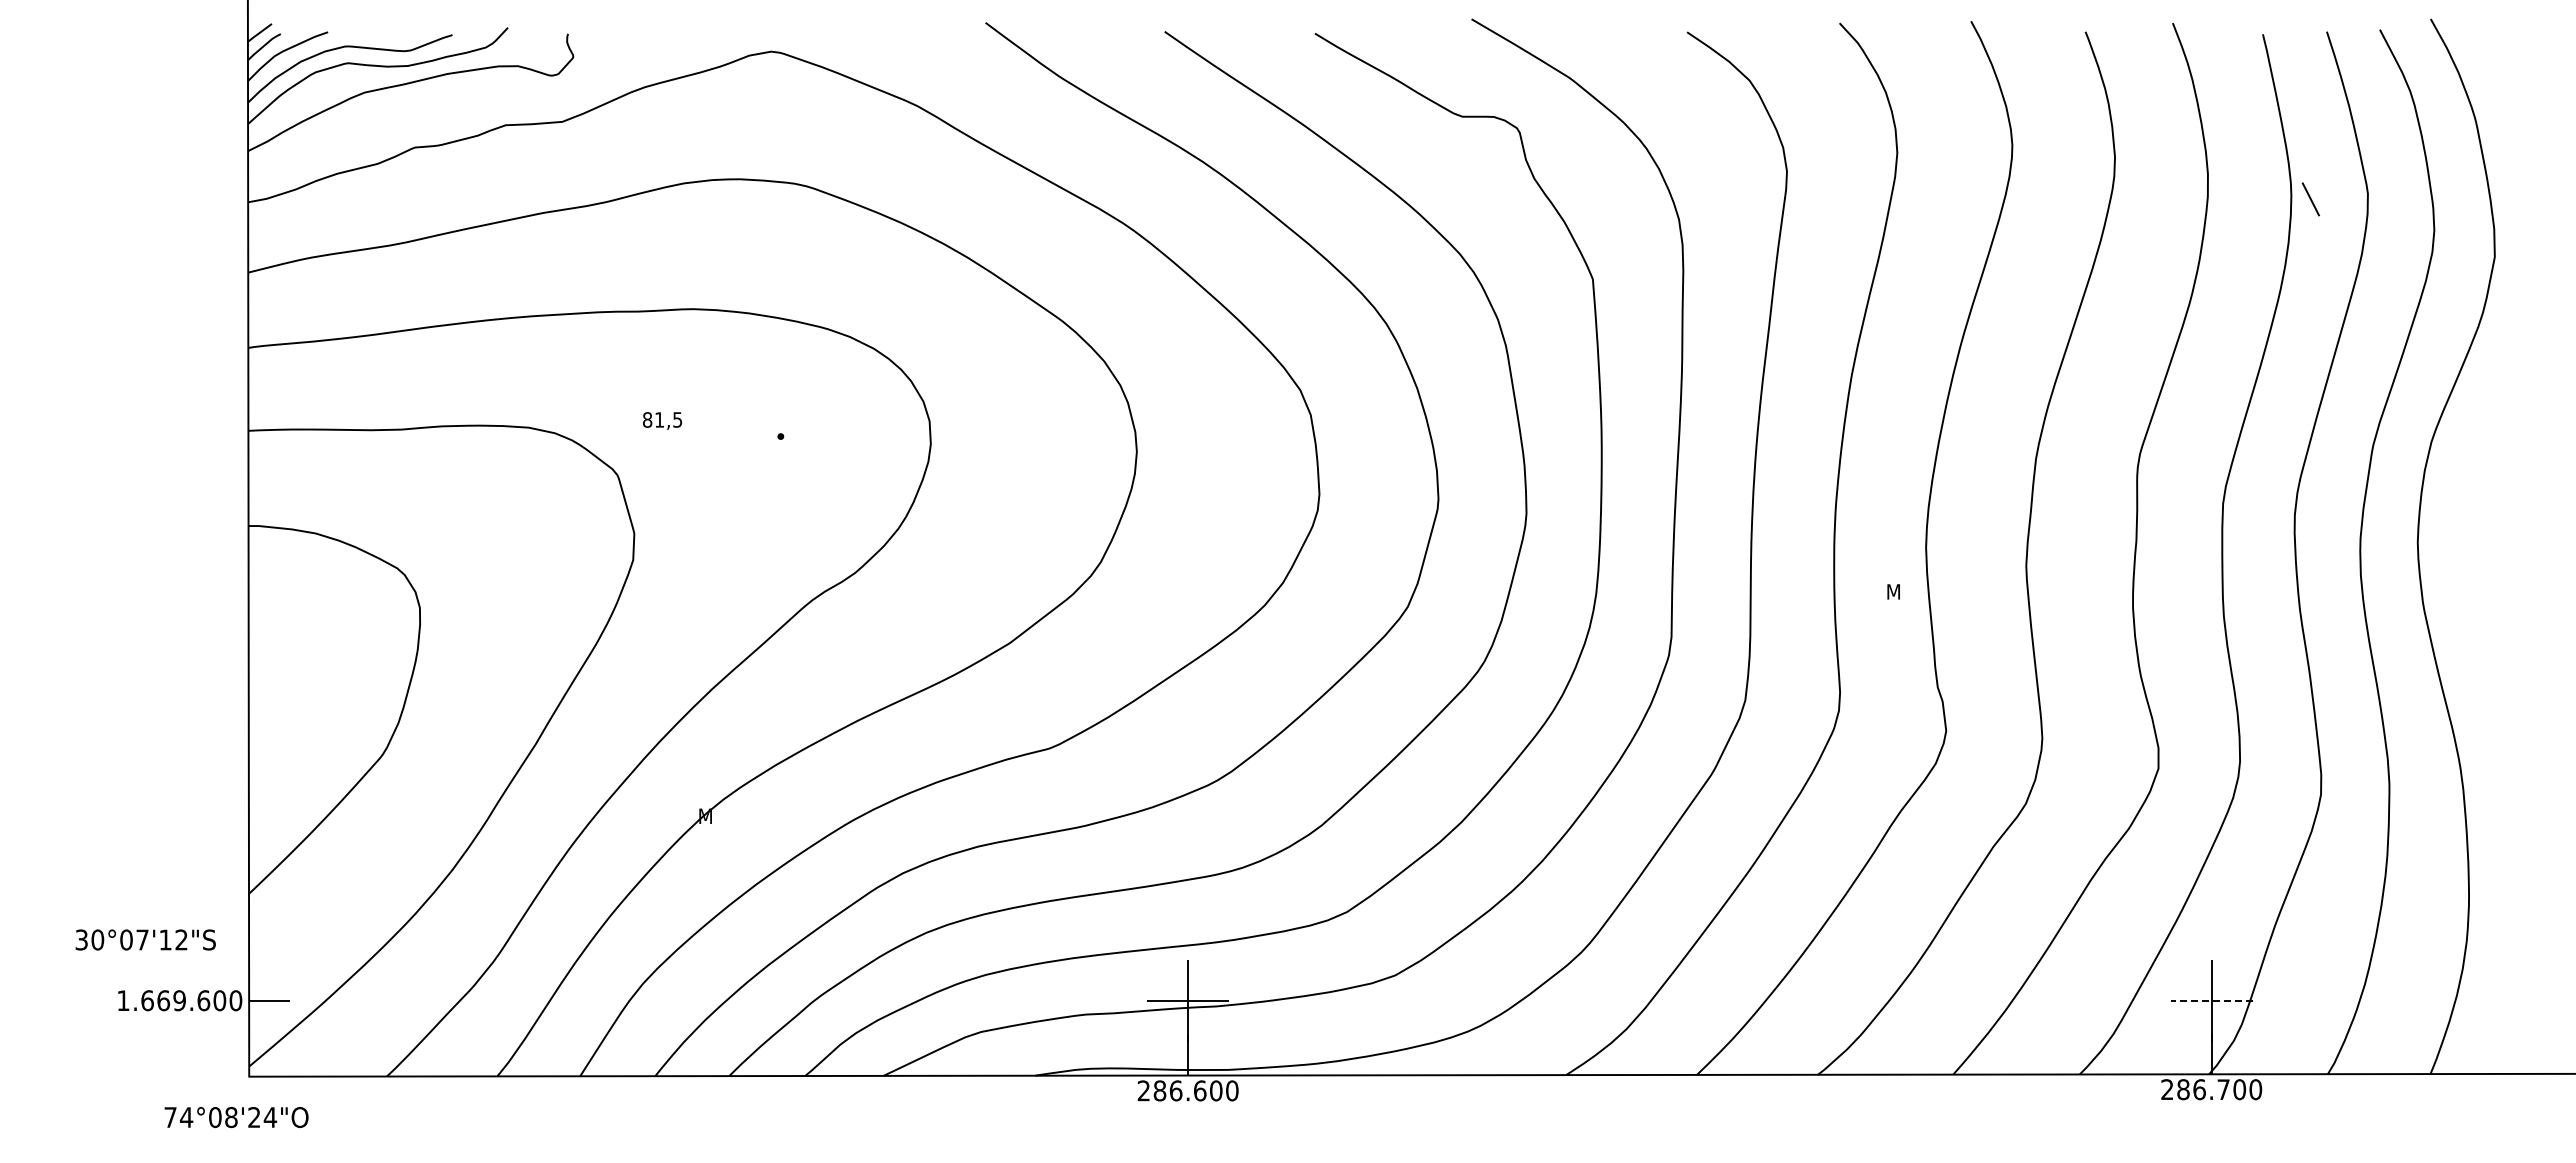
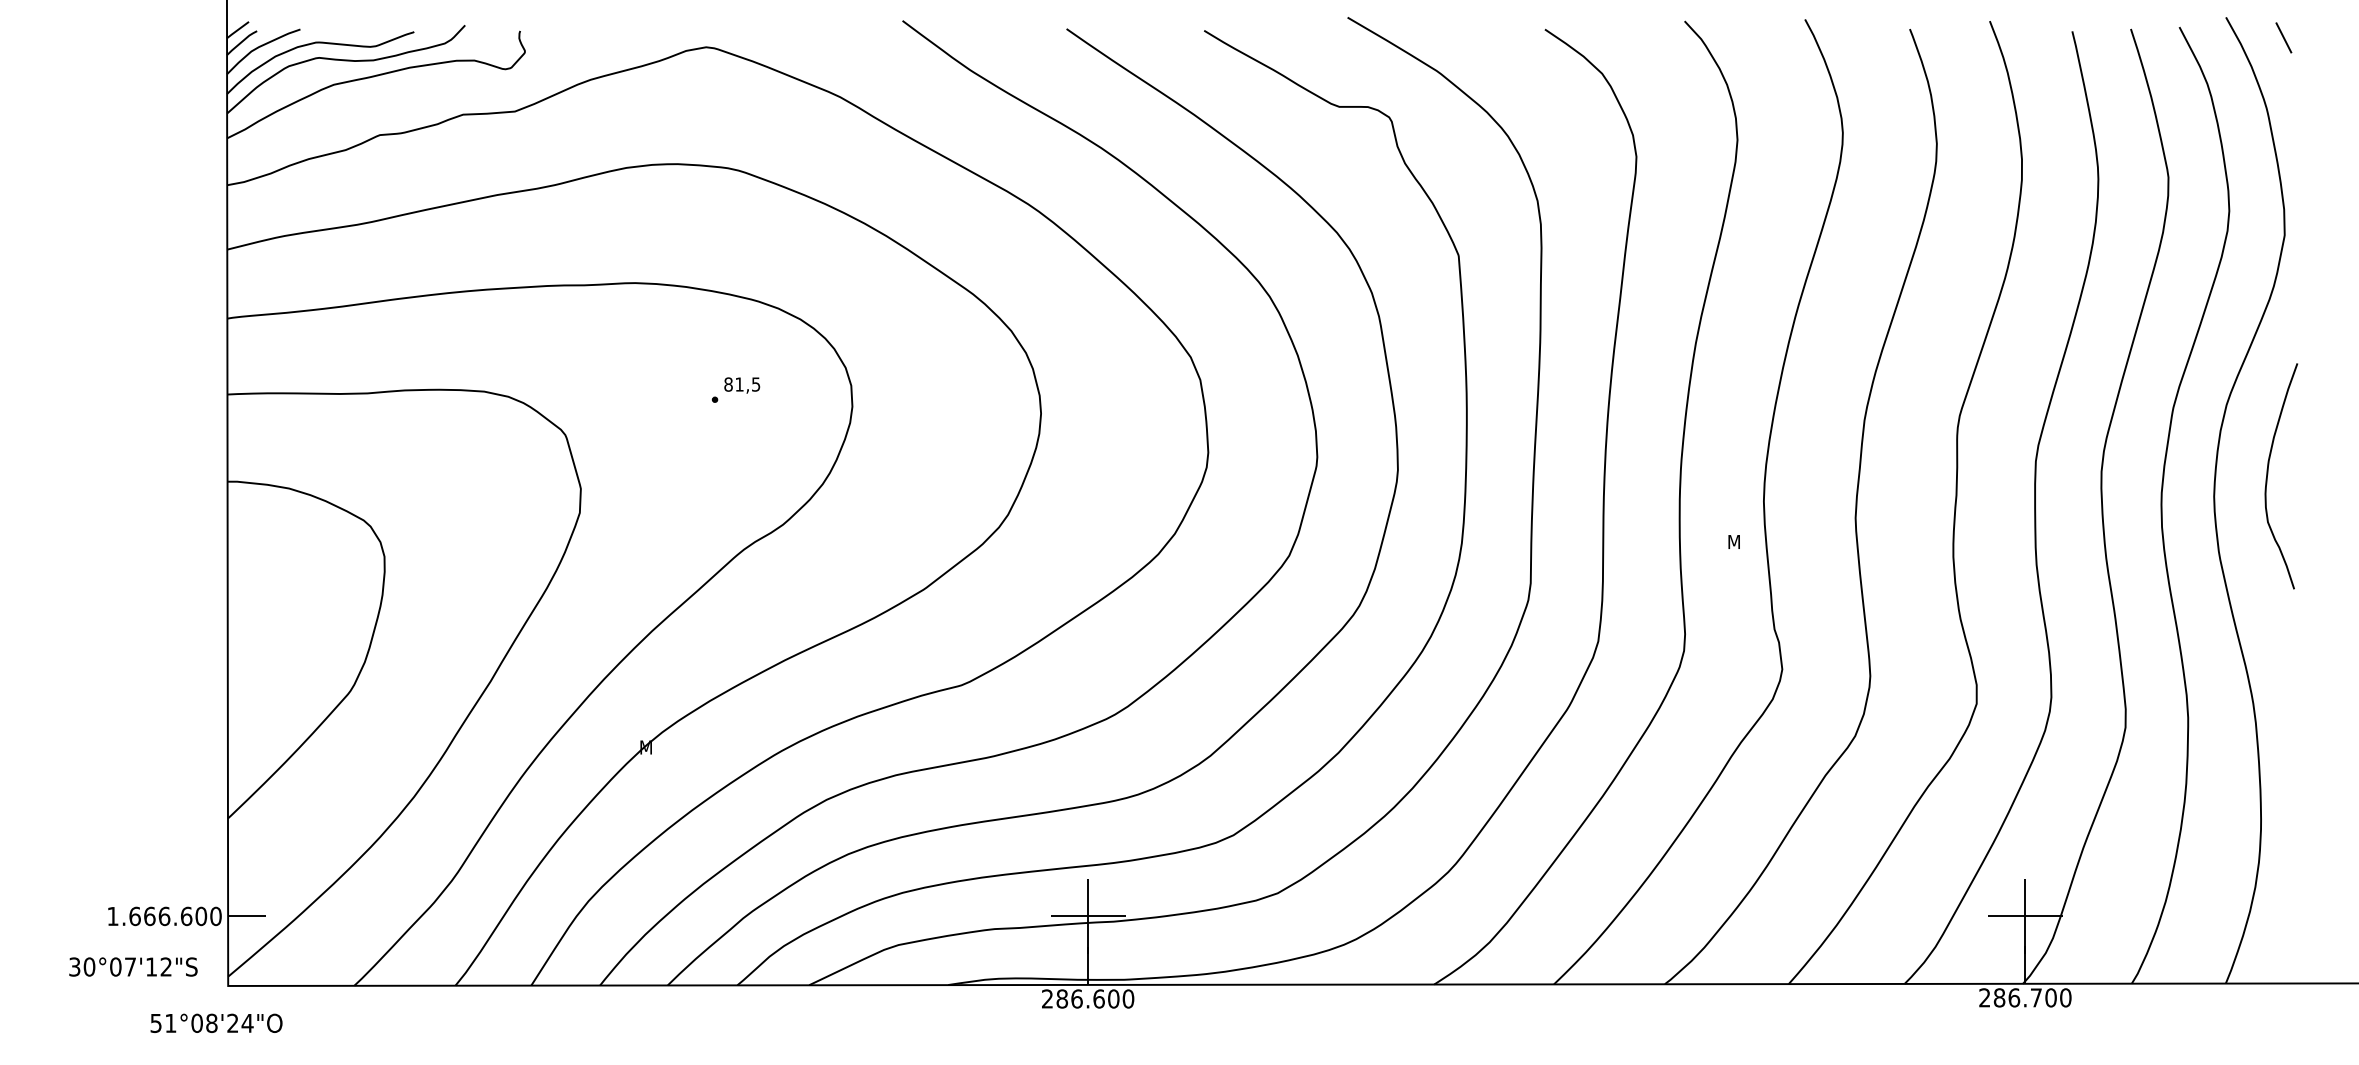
line: (2310, 199) -> (2283, 37), moved
text: (662, 420) -> (742, 385), moved
curve: (2476, 519) -> (2267, 475), added
text: (145, 939) -> (133, 966), moved
text: (179, 1000) -> (164, 916), 1.669.600 -> 1.666.600
line: (2211, 1000) -> (2025, 916), dashed -> solid
text: (178, 1117) -> (163, 1023), 74°08'24"O -> 51°08'24"O

